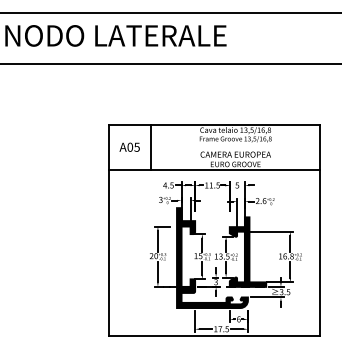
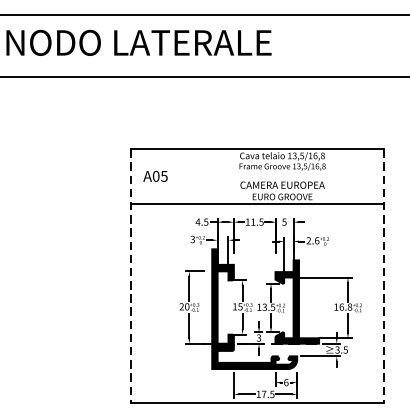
line: (151, 146) -> (181, 175), removed
line: (108, 230) -> (130, 276), solid -> dashed
line: (320, 230) -> (384, 276), solid -> dashed

